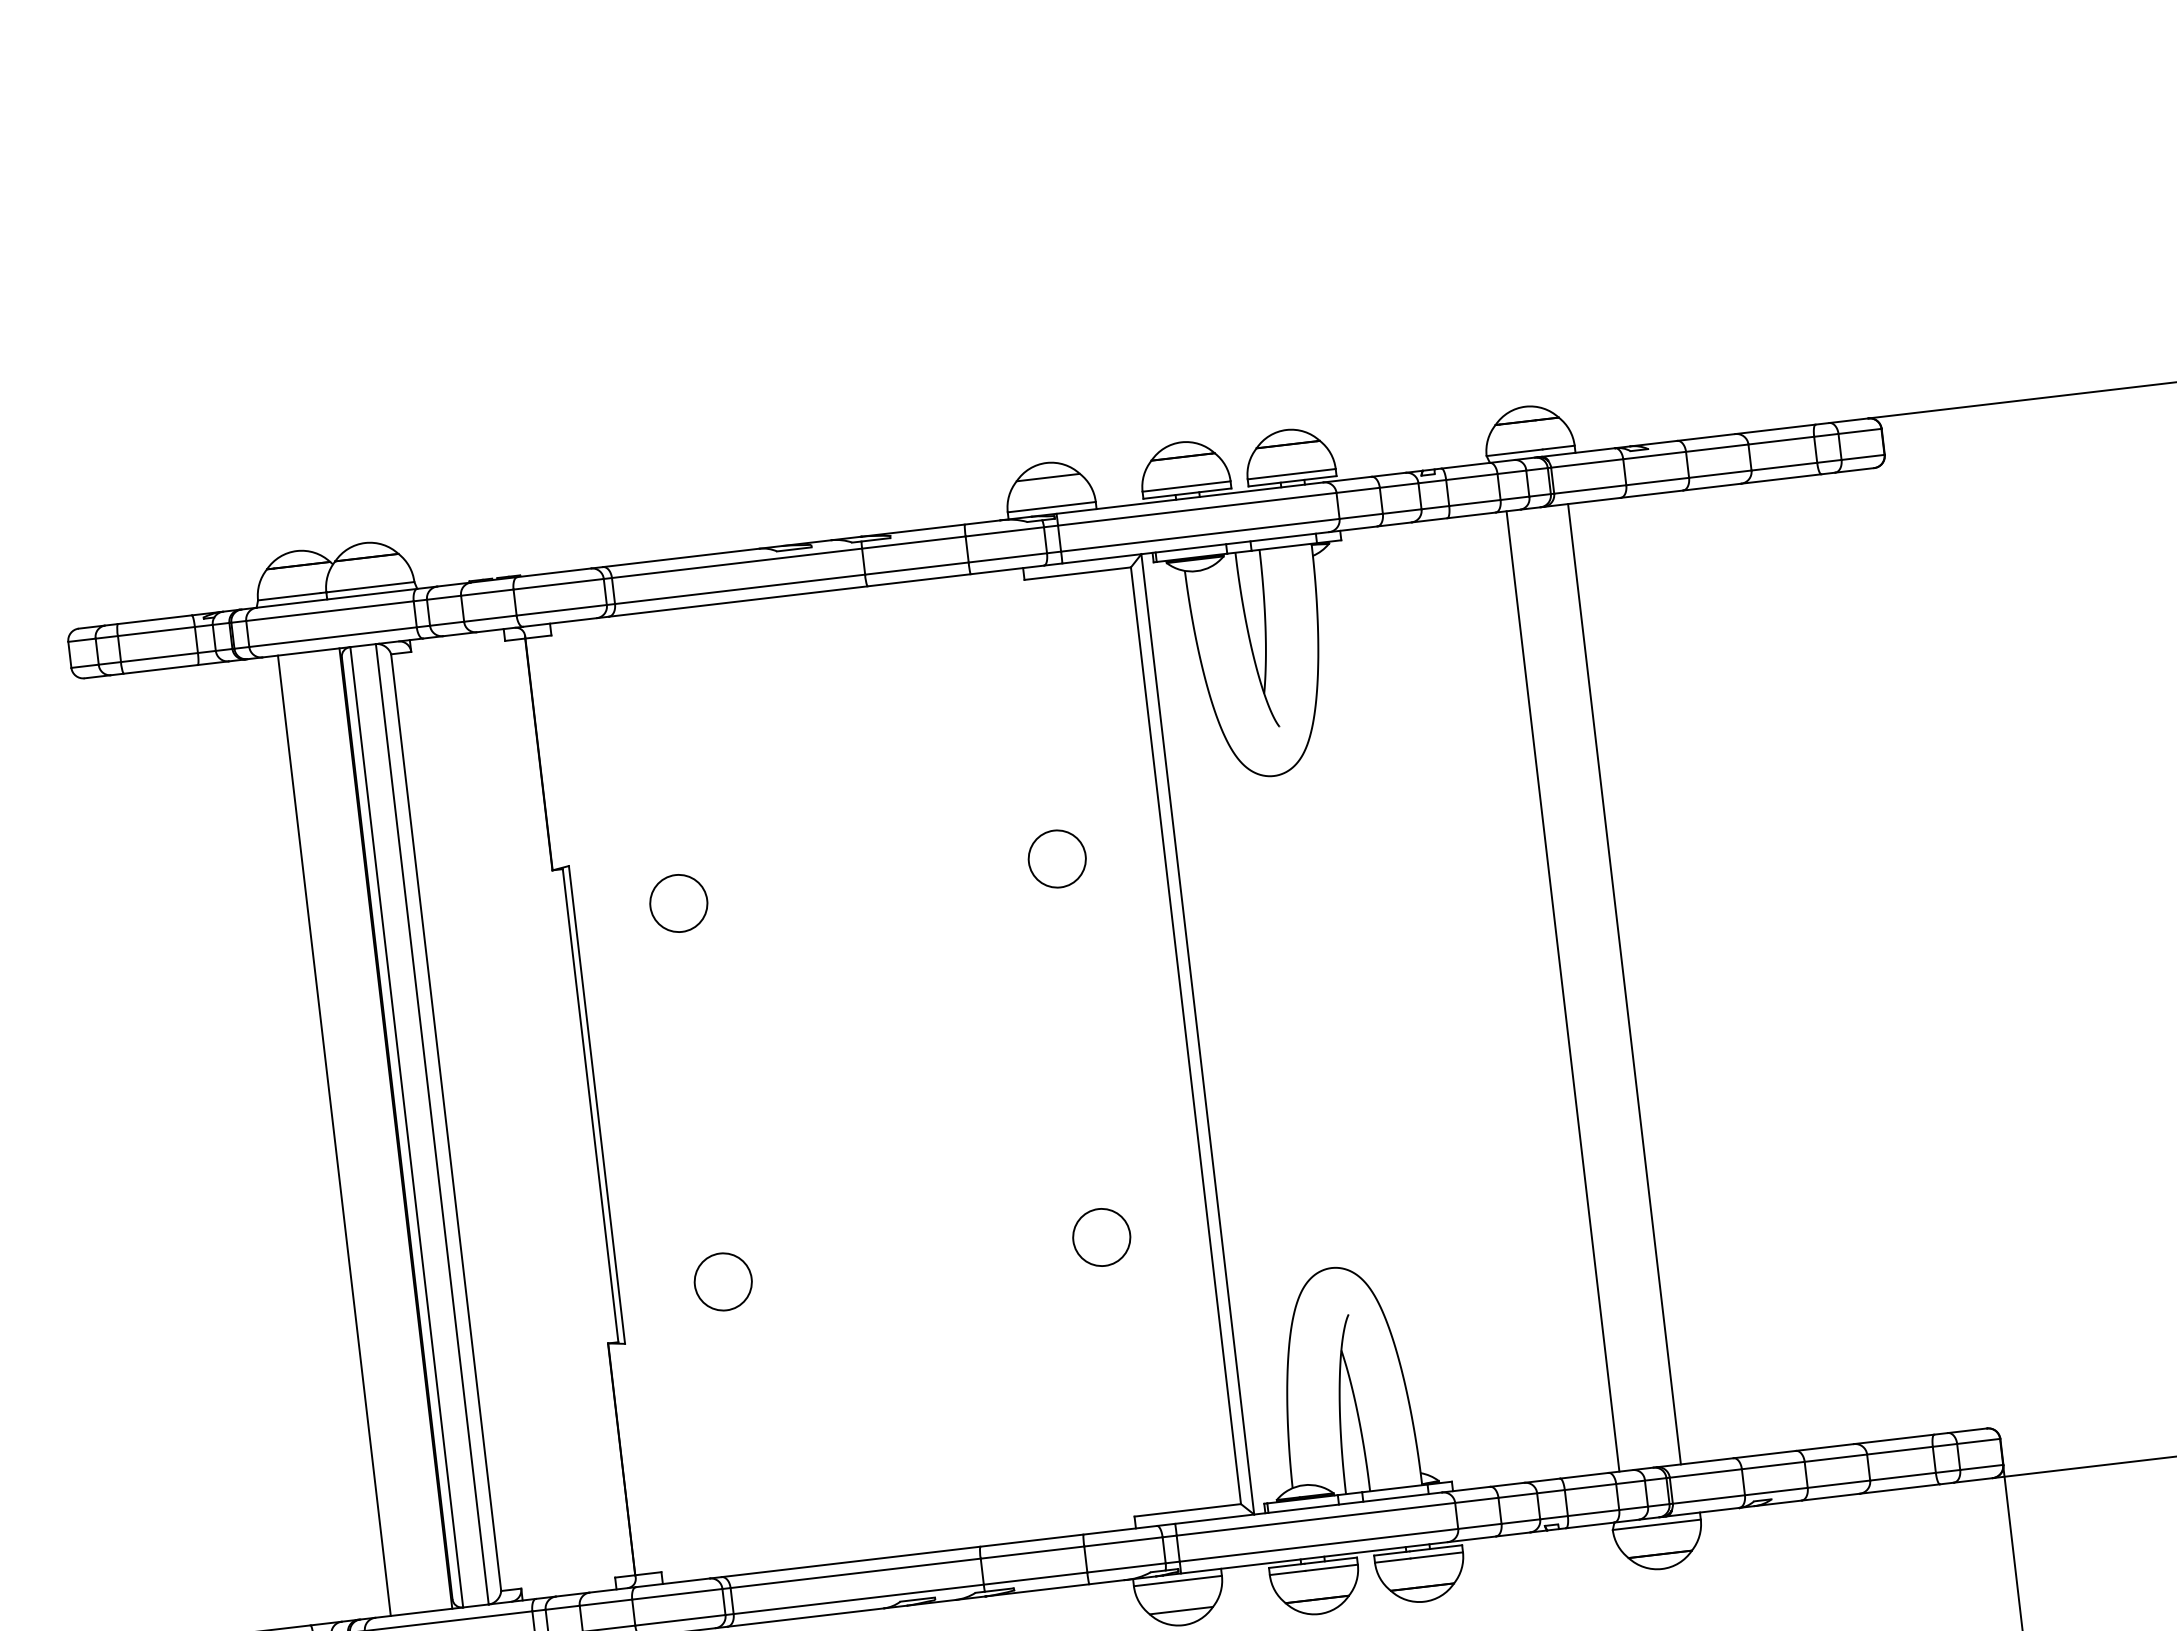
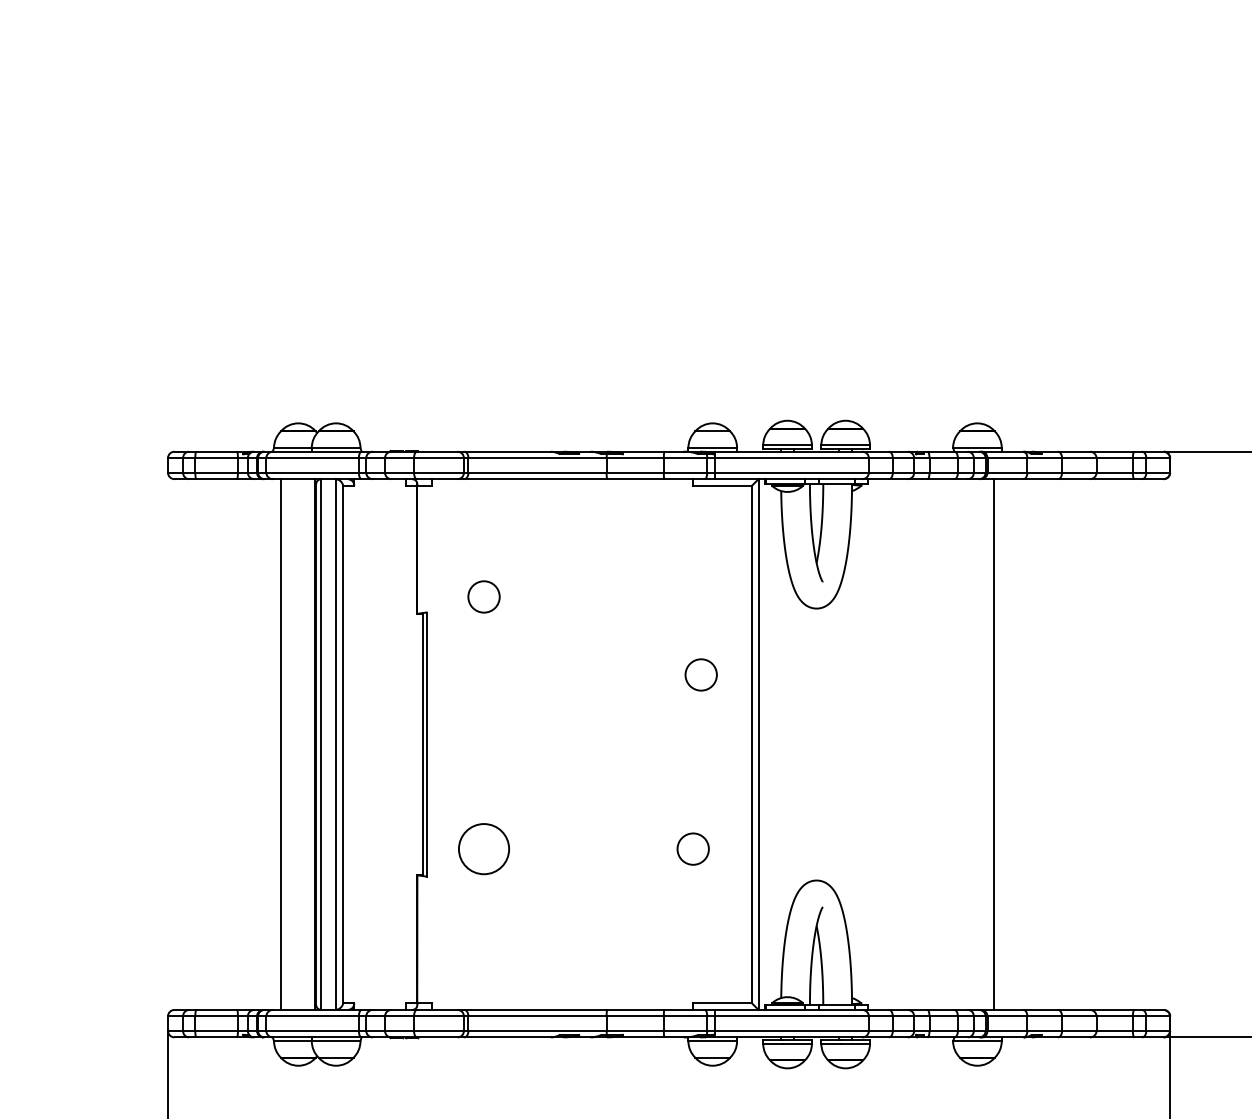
circle: (1055, 858) -> (700, 674), moved
circle: (677, 902) -> (483, 596), moved
line: (1563, 991) -> (960, 744), removed
circle: (722, 1280) -> (483, 848), size x1.6

